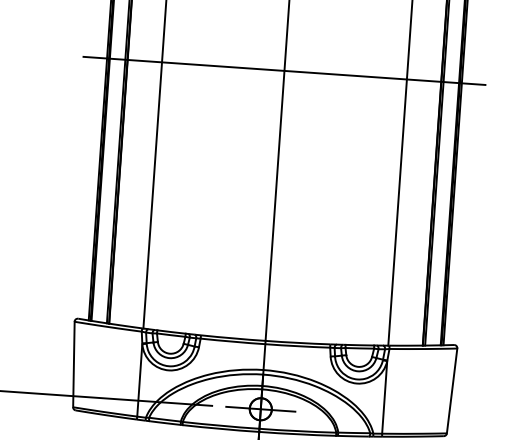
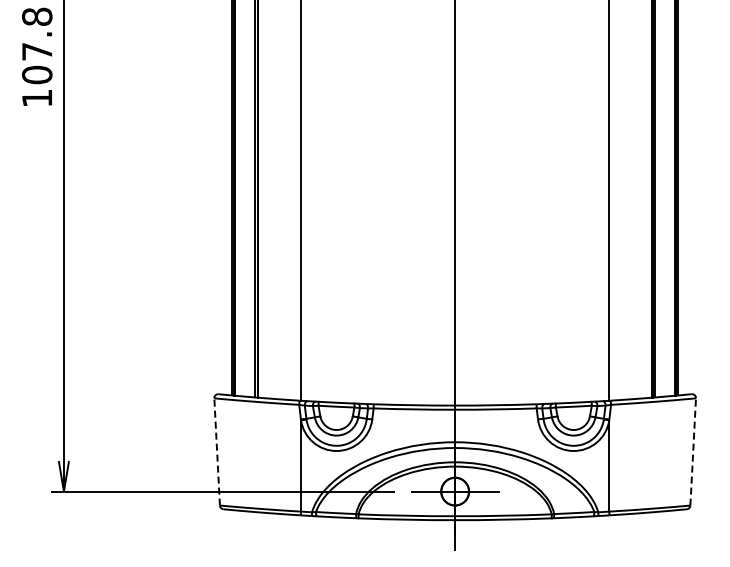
line: (284, 70) -> (455, 65), removed
line: (74, 364) -> (217, 451), solid -> dashed
line: (452, 390) -> (693, 451), solid -> dashed

